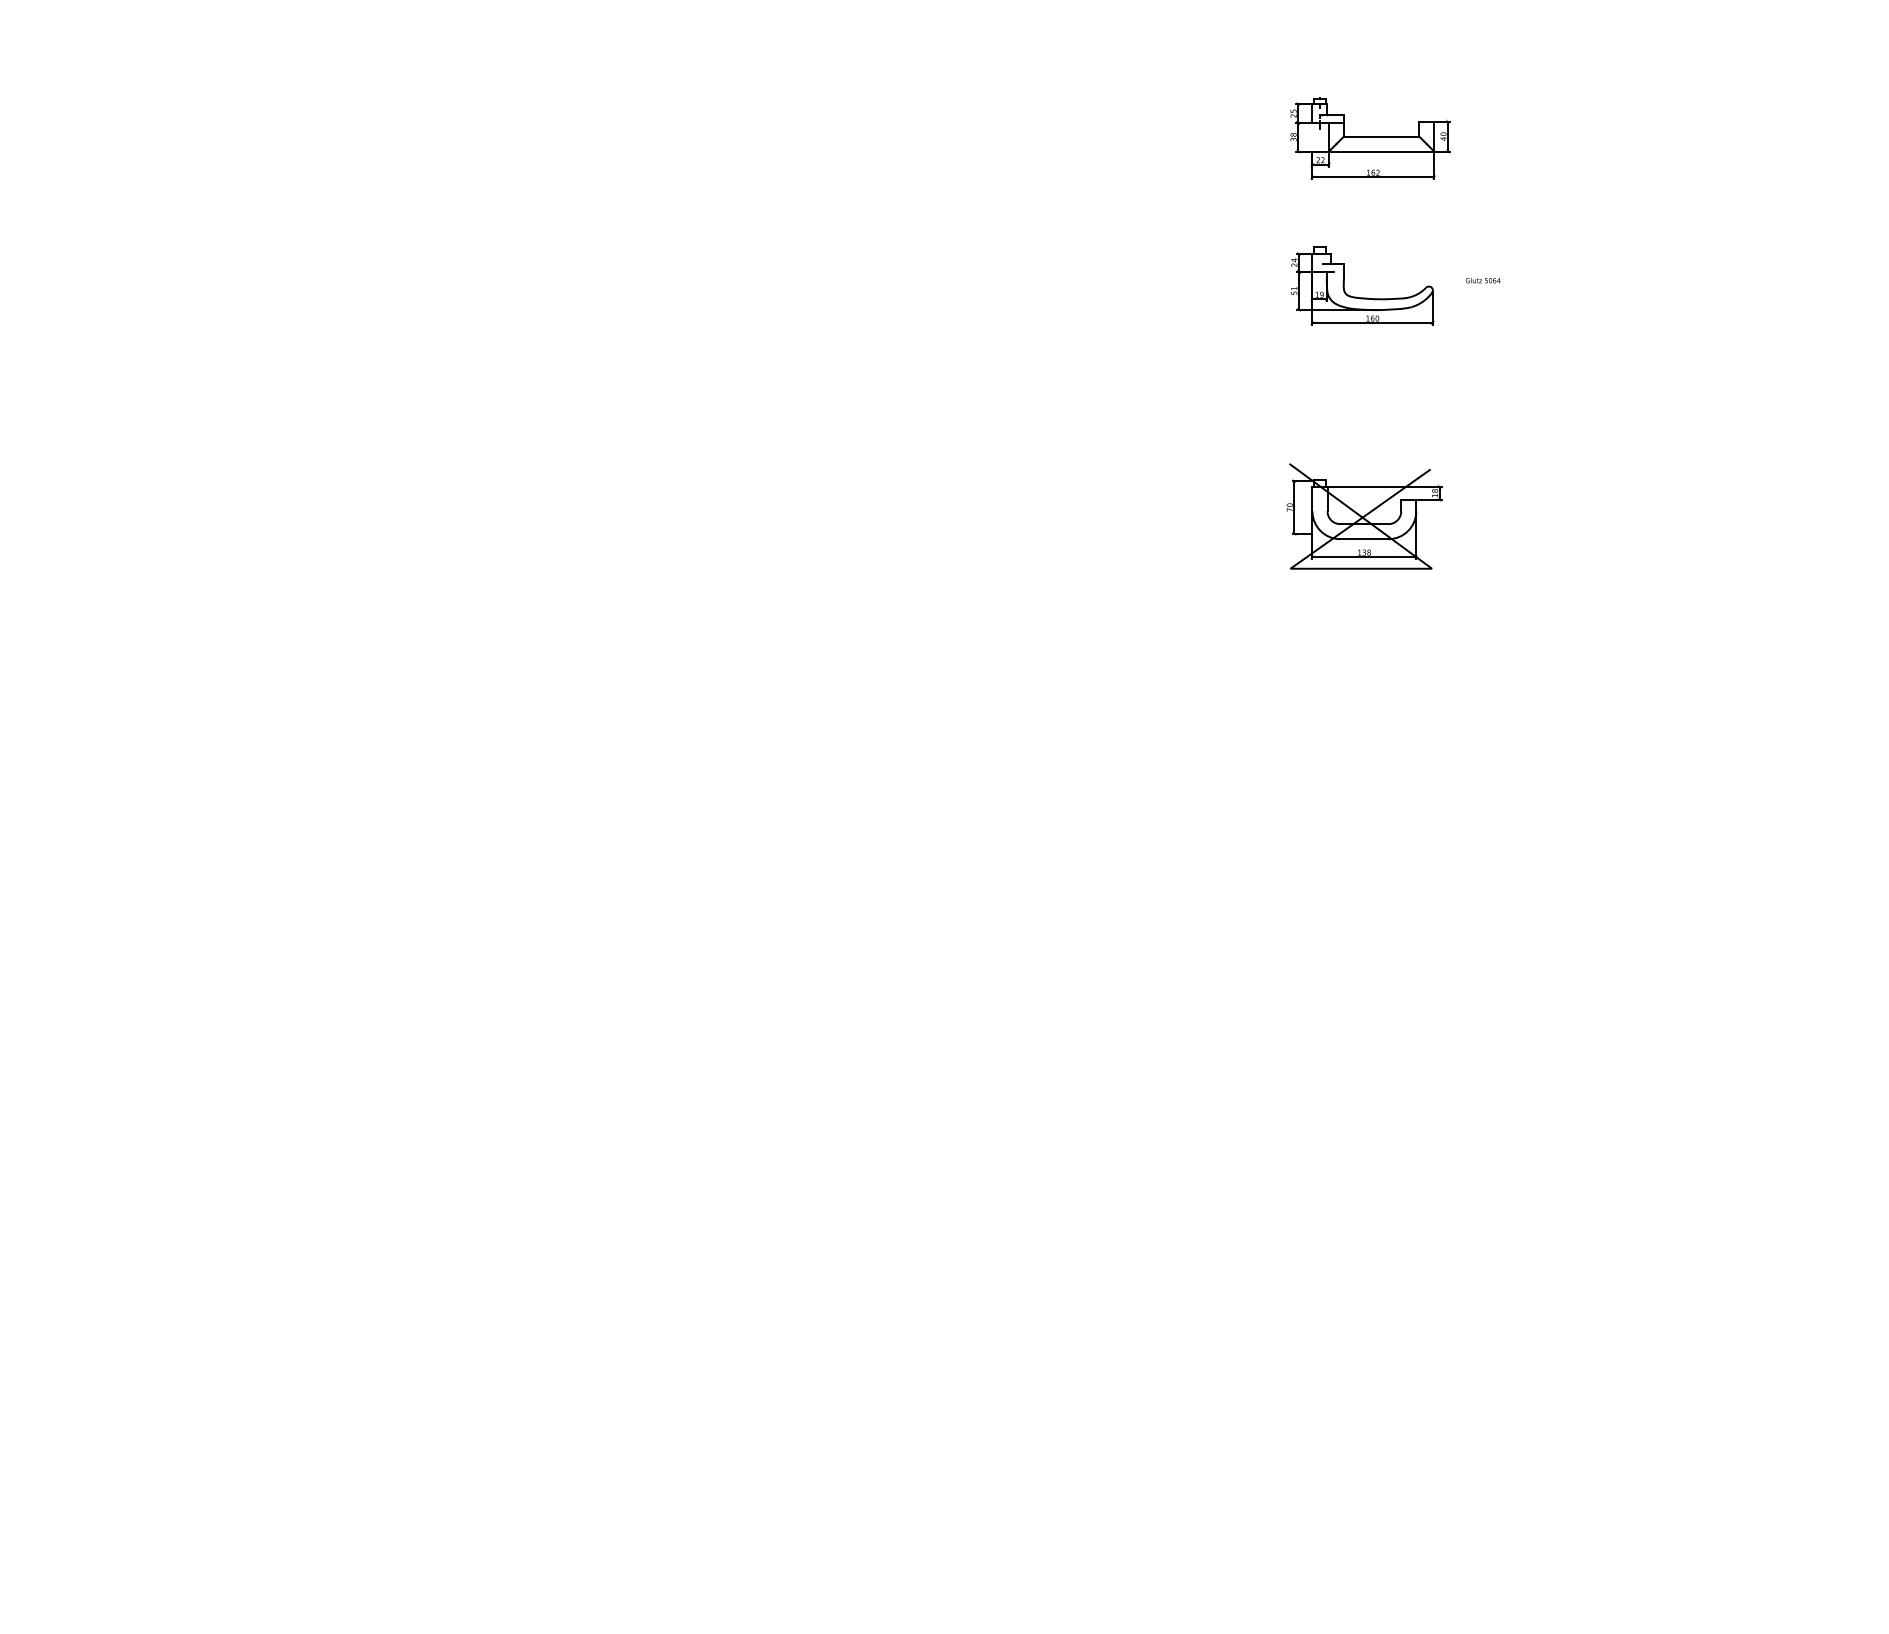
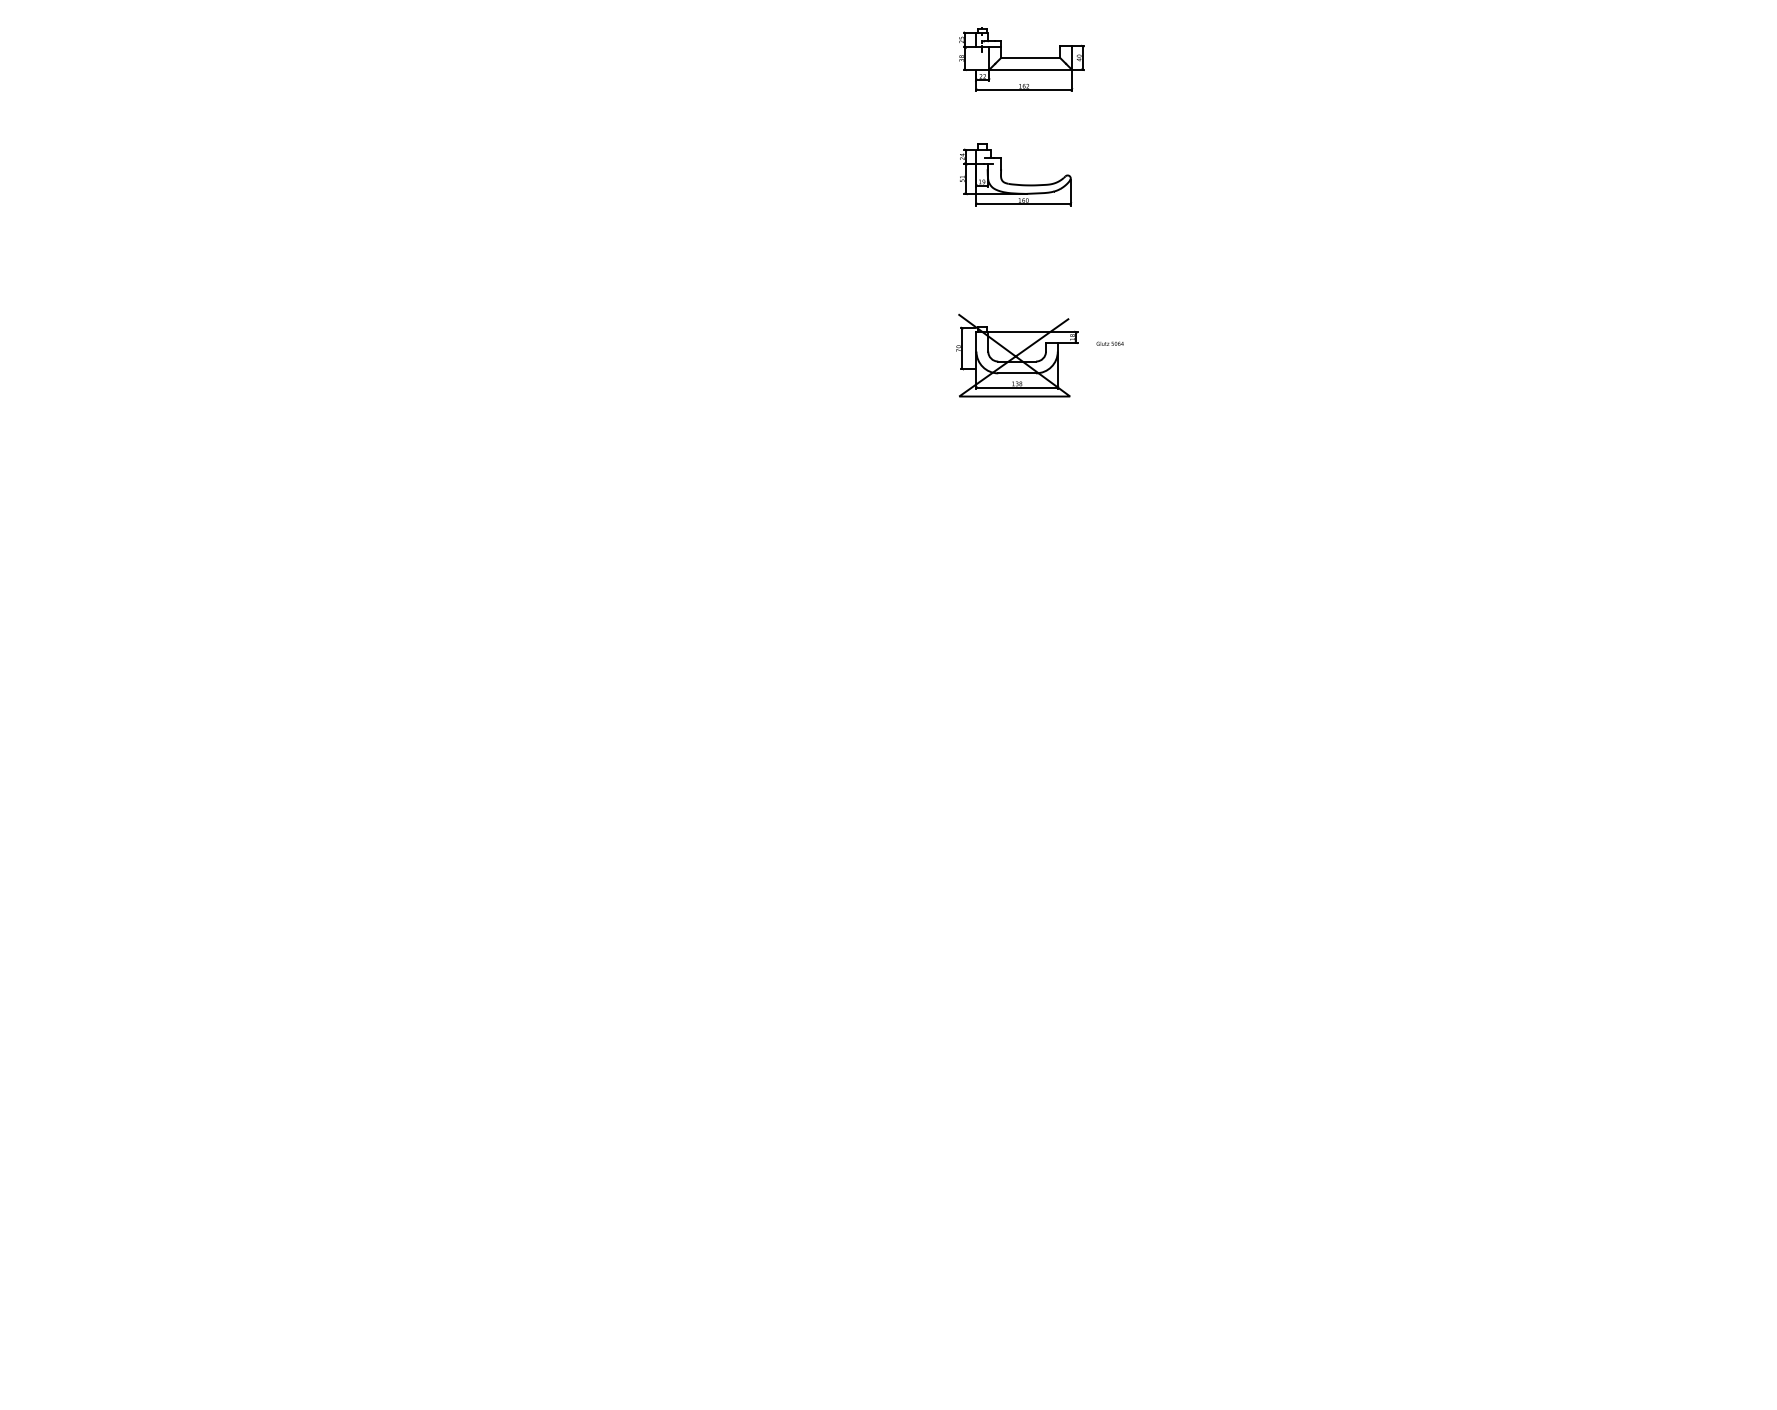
text: (1482, 280) -> (1109, 343), moved

